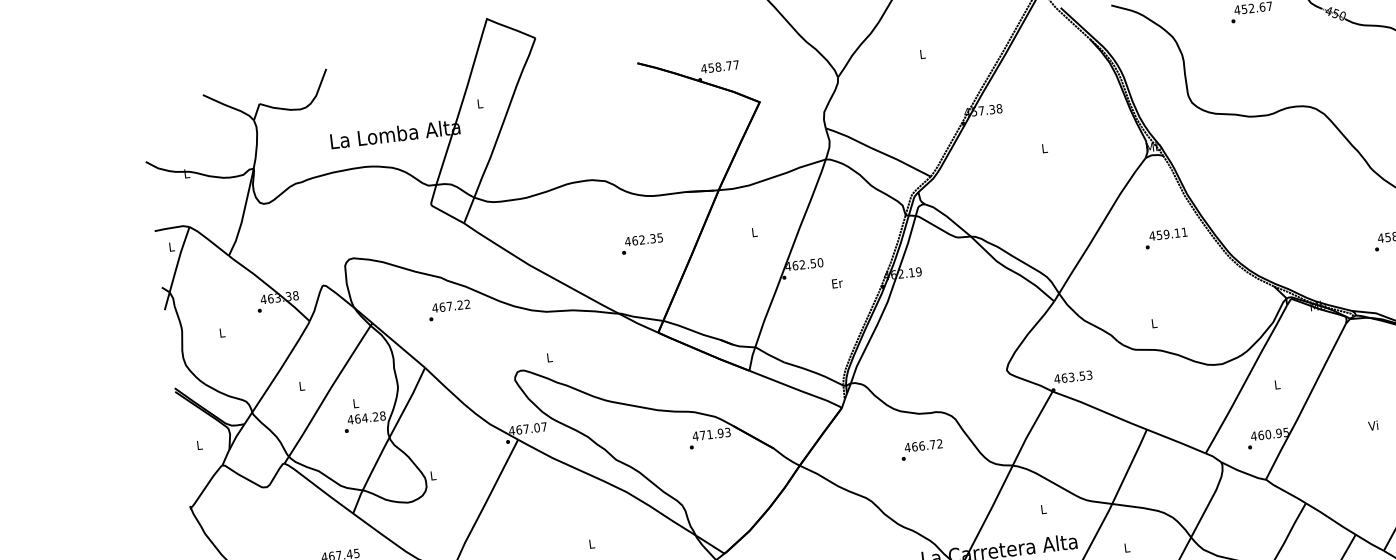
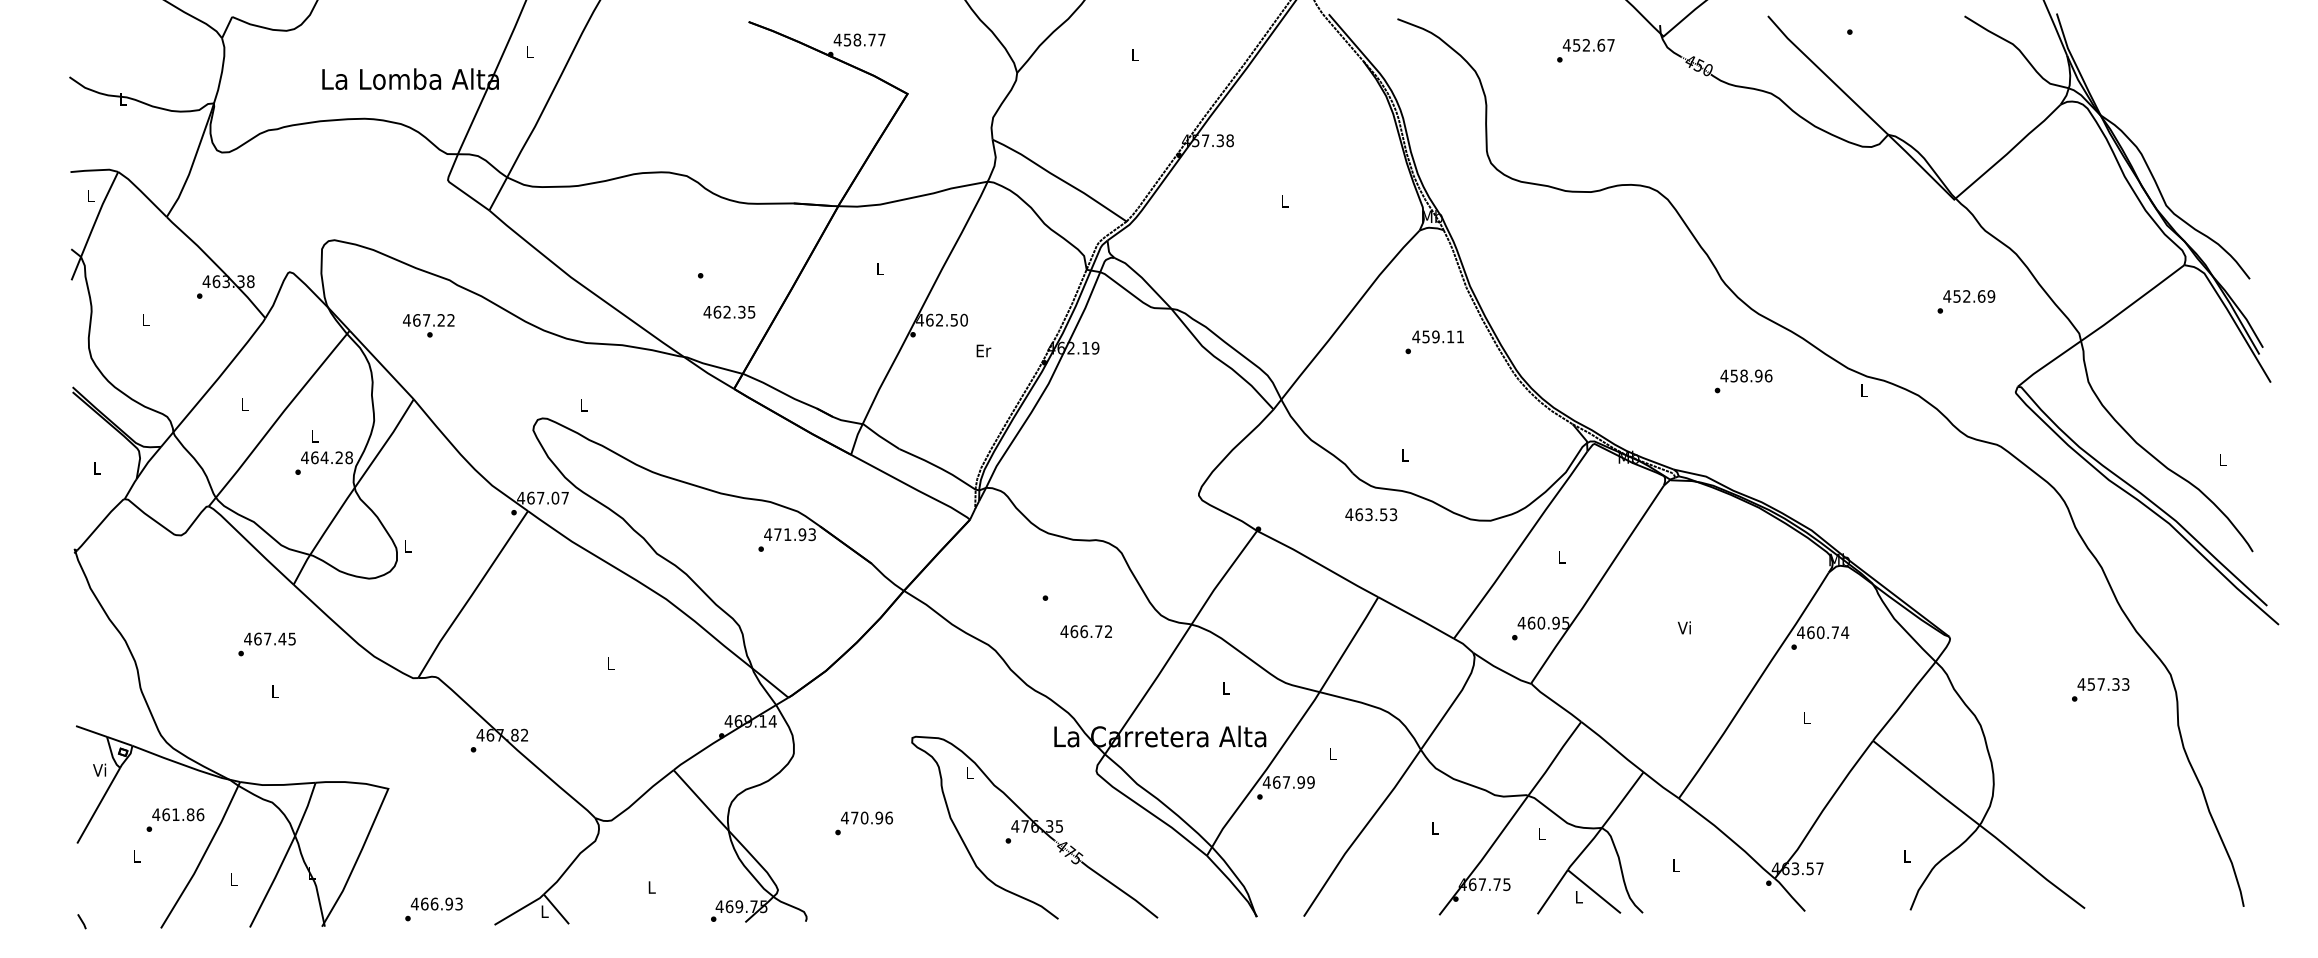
text: (643, 239) -> (729, 311), moved
text: (450, 306) -> (428, 320), moved
text: (1073, 376) -> (1371, 514), moved
text: (922, 445) -> (1085, 631), moved

